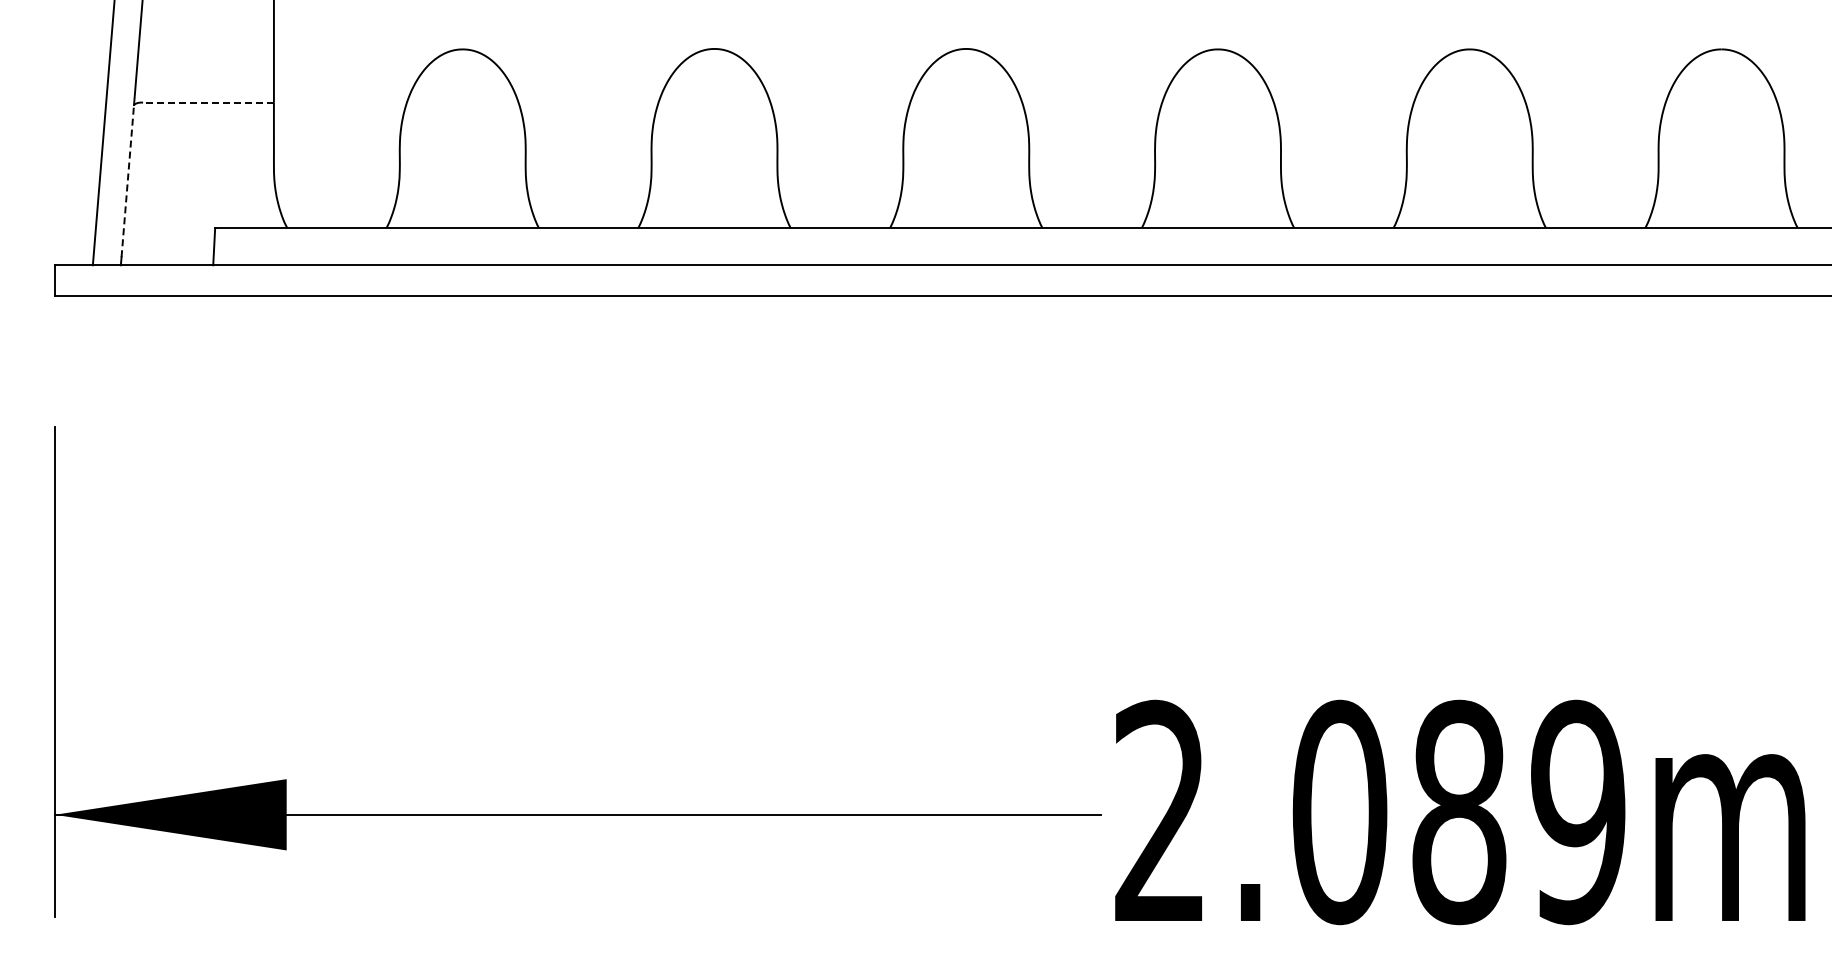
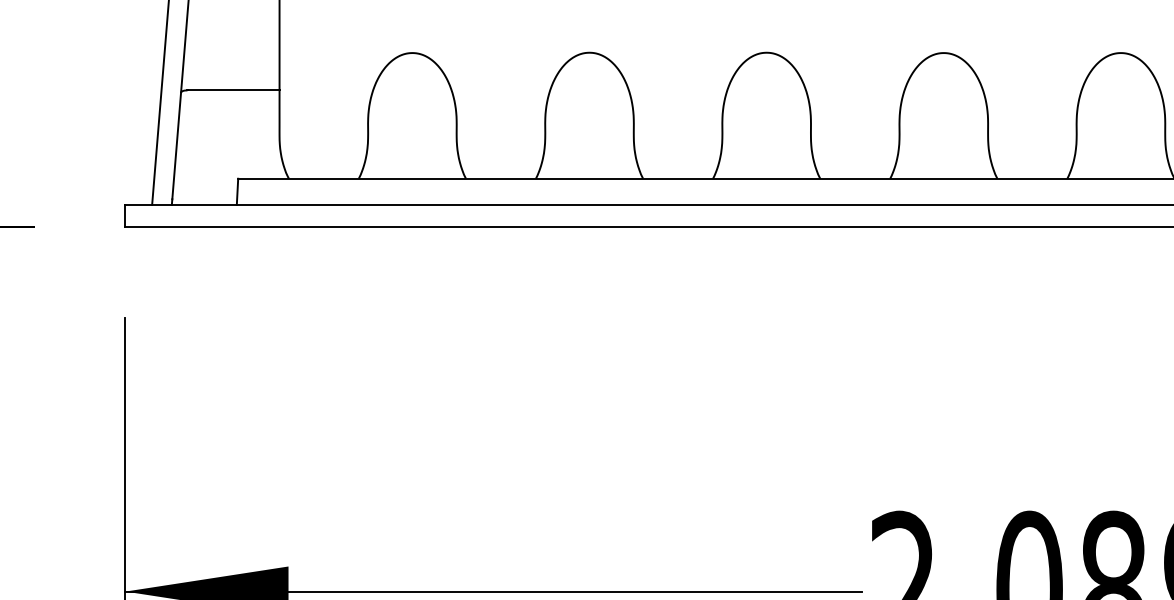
line: (208, 102) -> (233, 90), dashed -> solid
line: (127, 181) -> (176, 145), dashed -> solid

